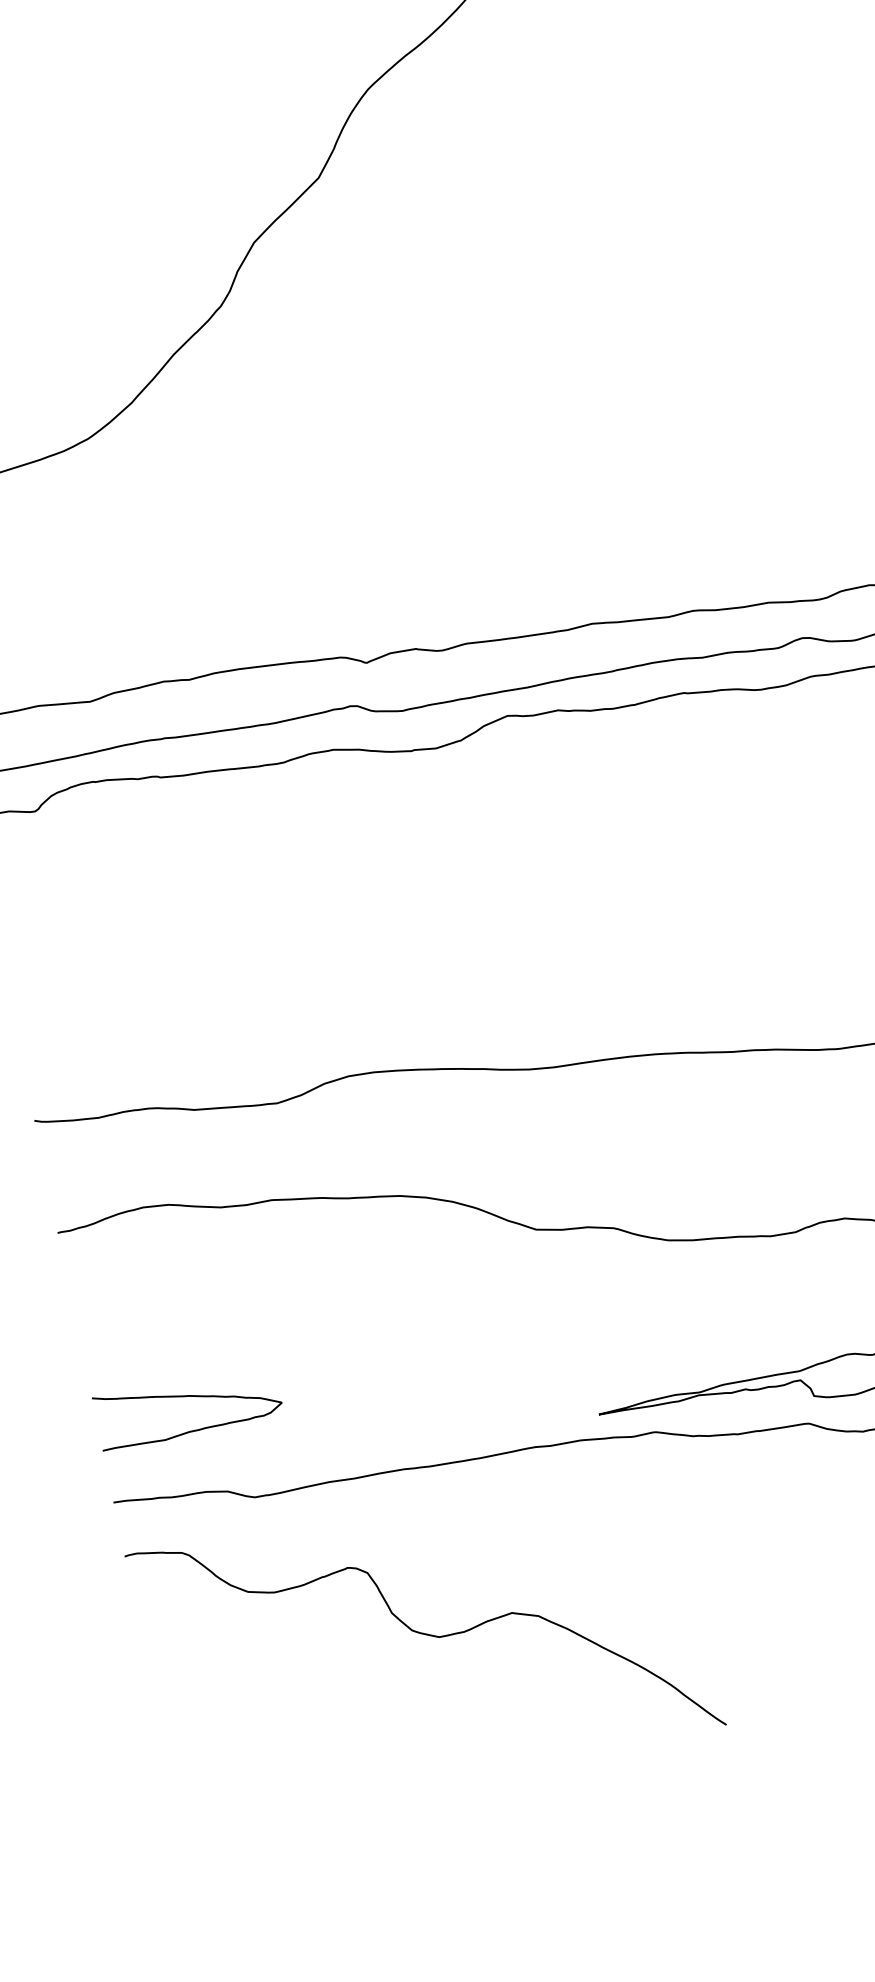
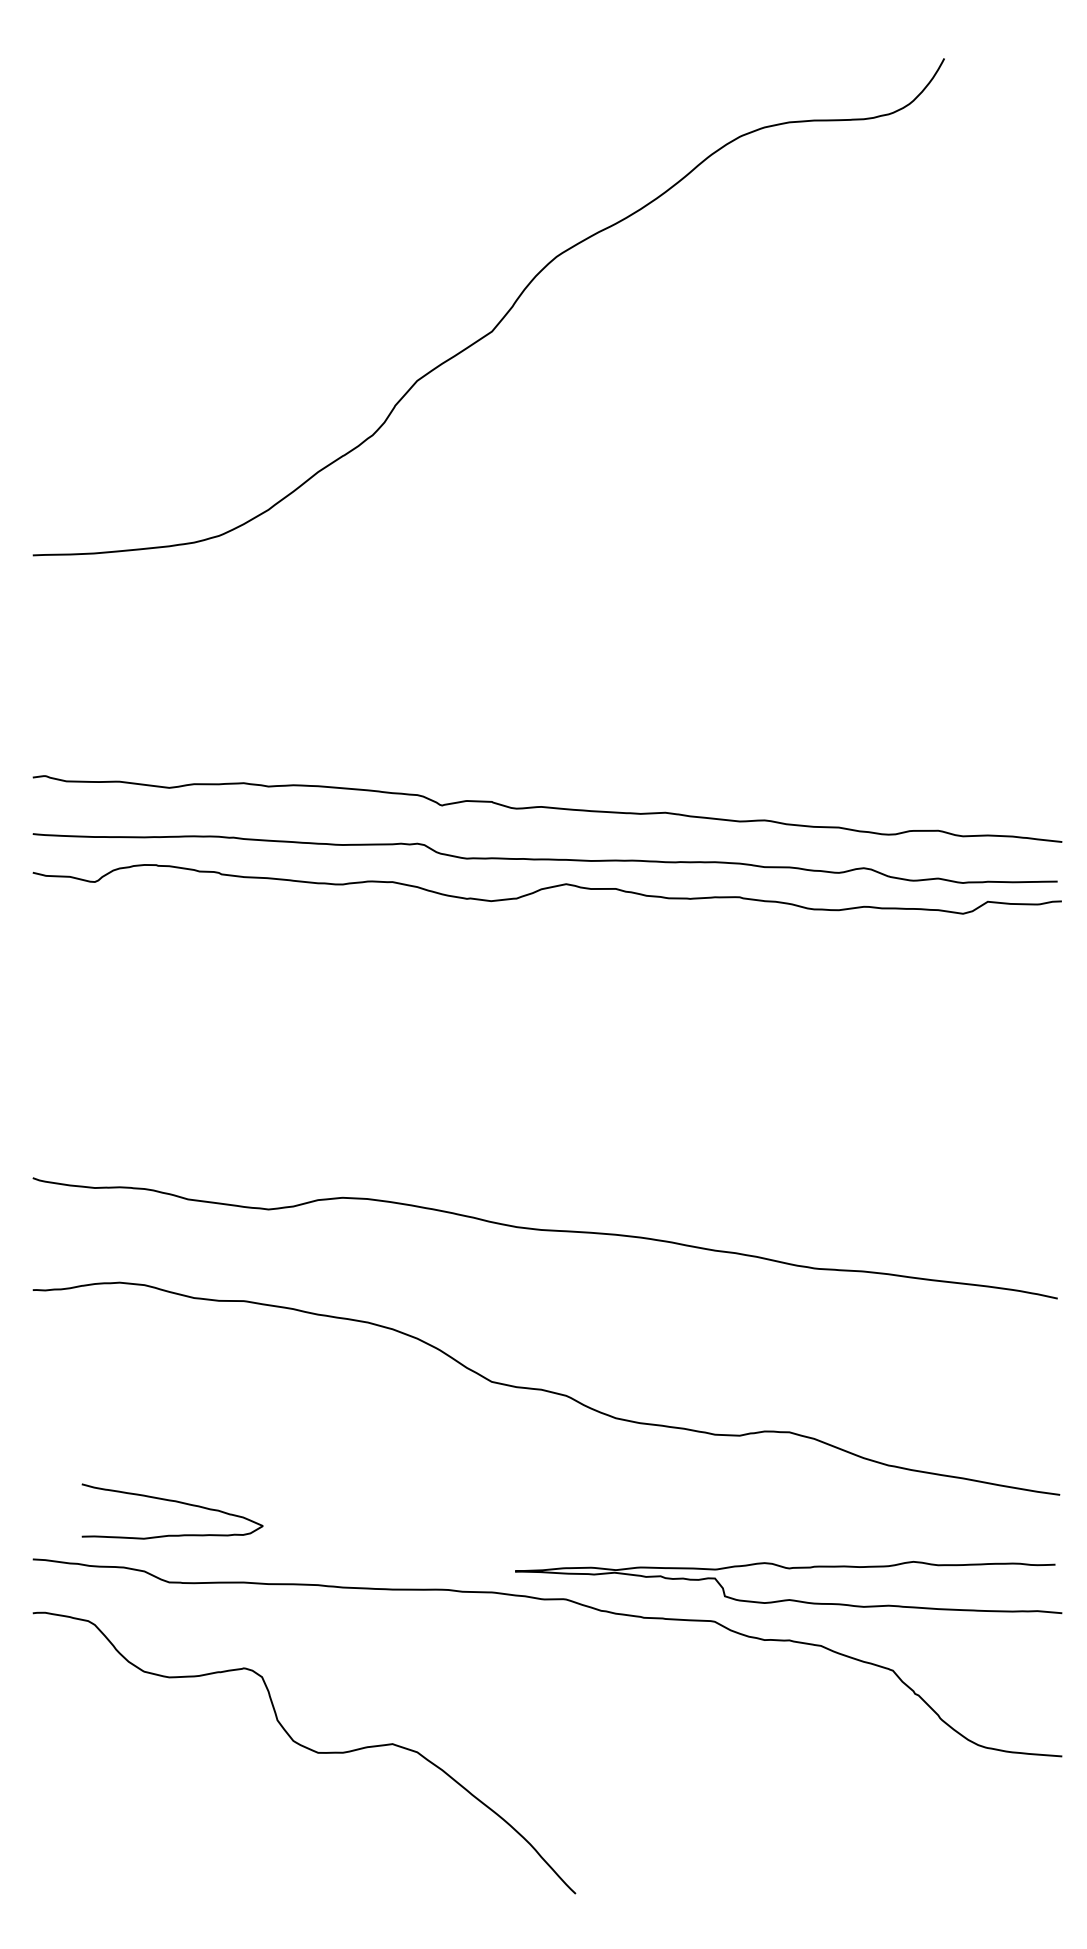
curve: (189, 1397) -> (175, 1502), moved

